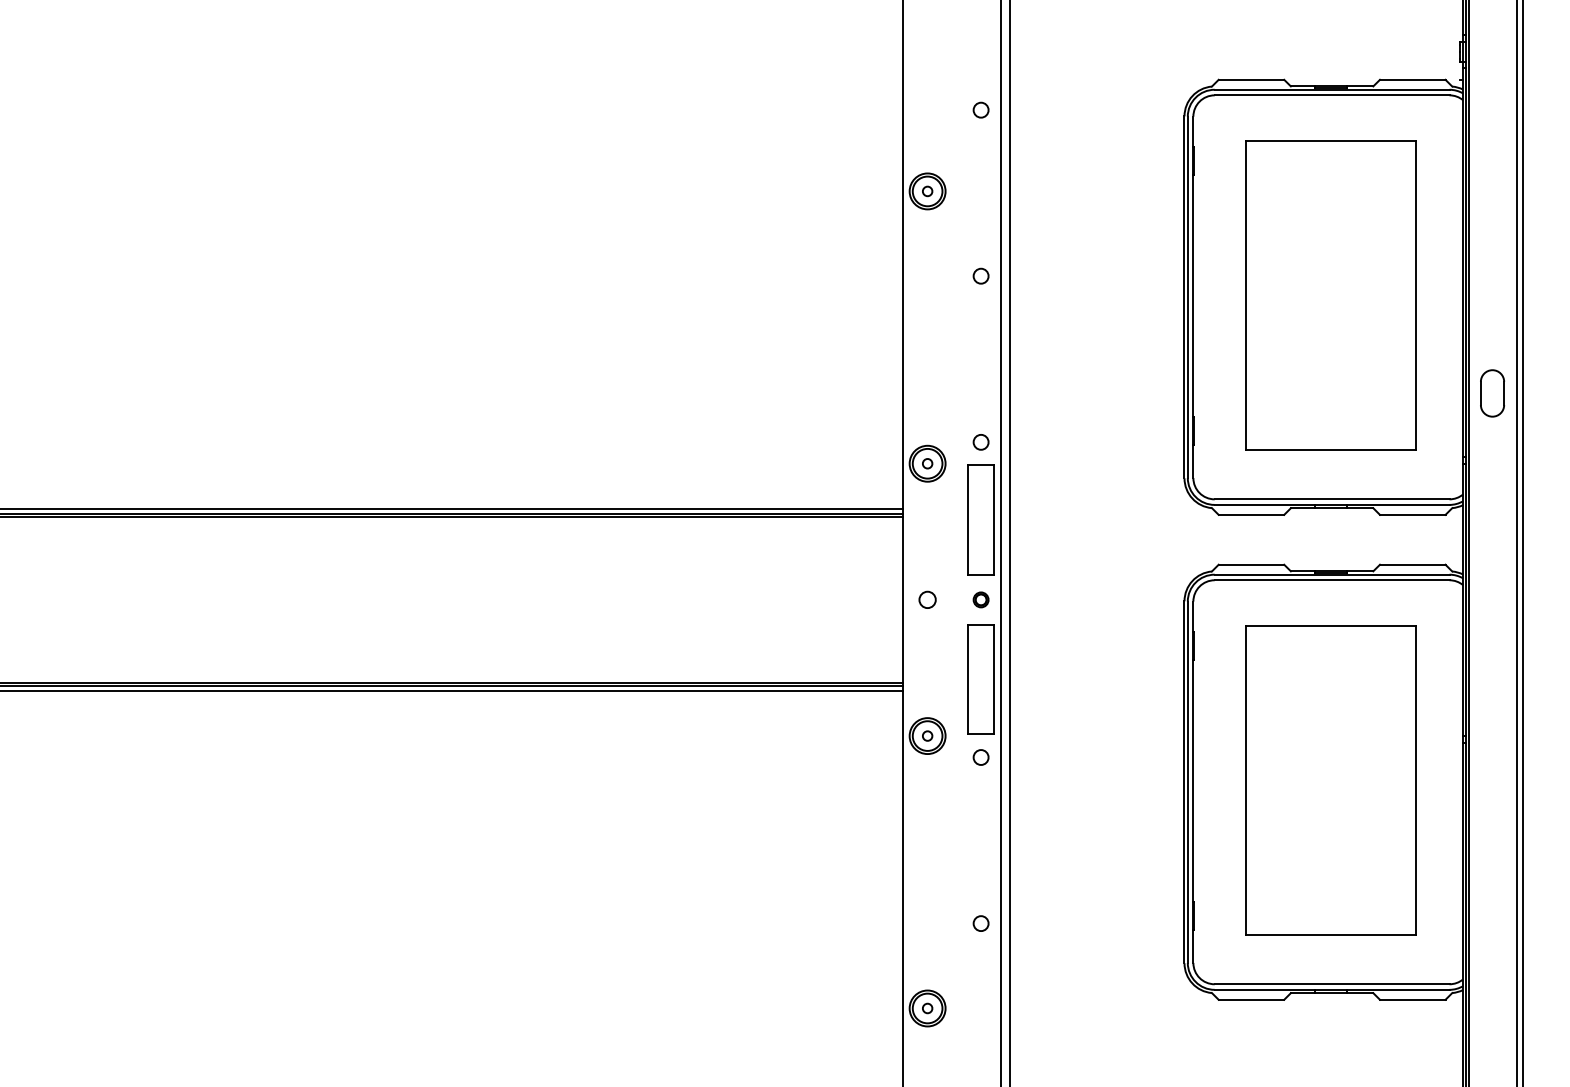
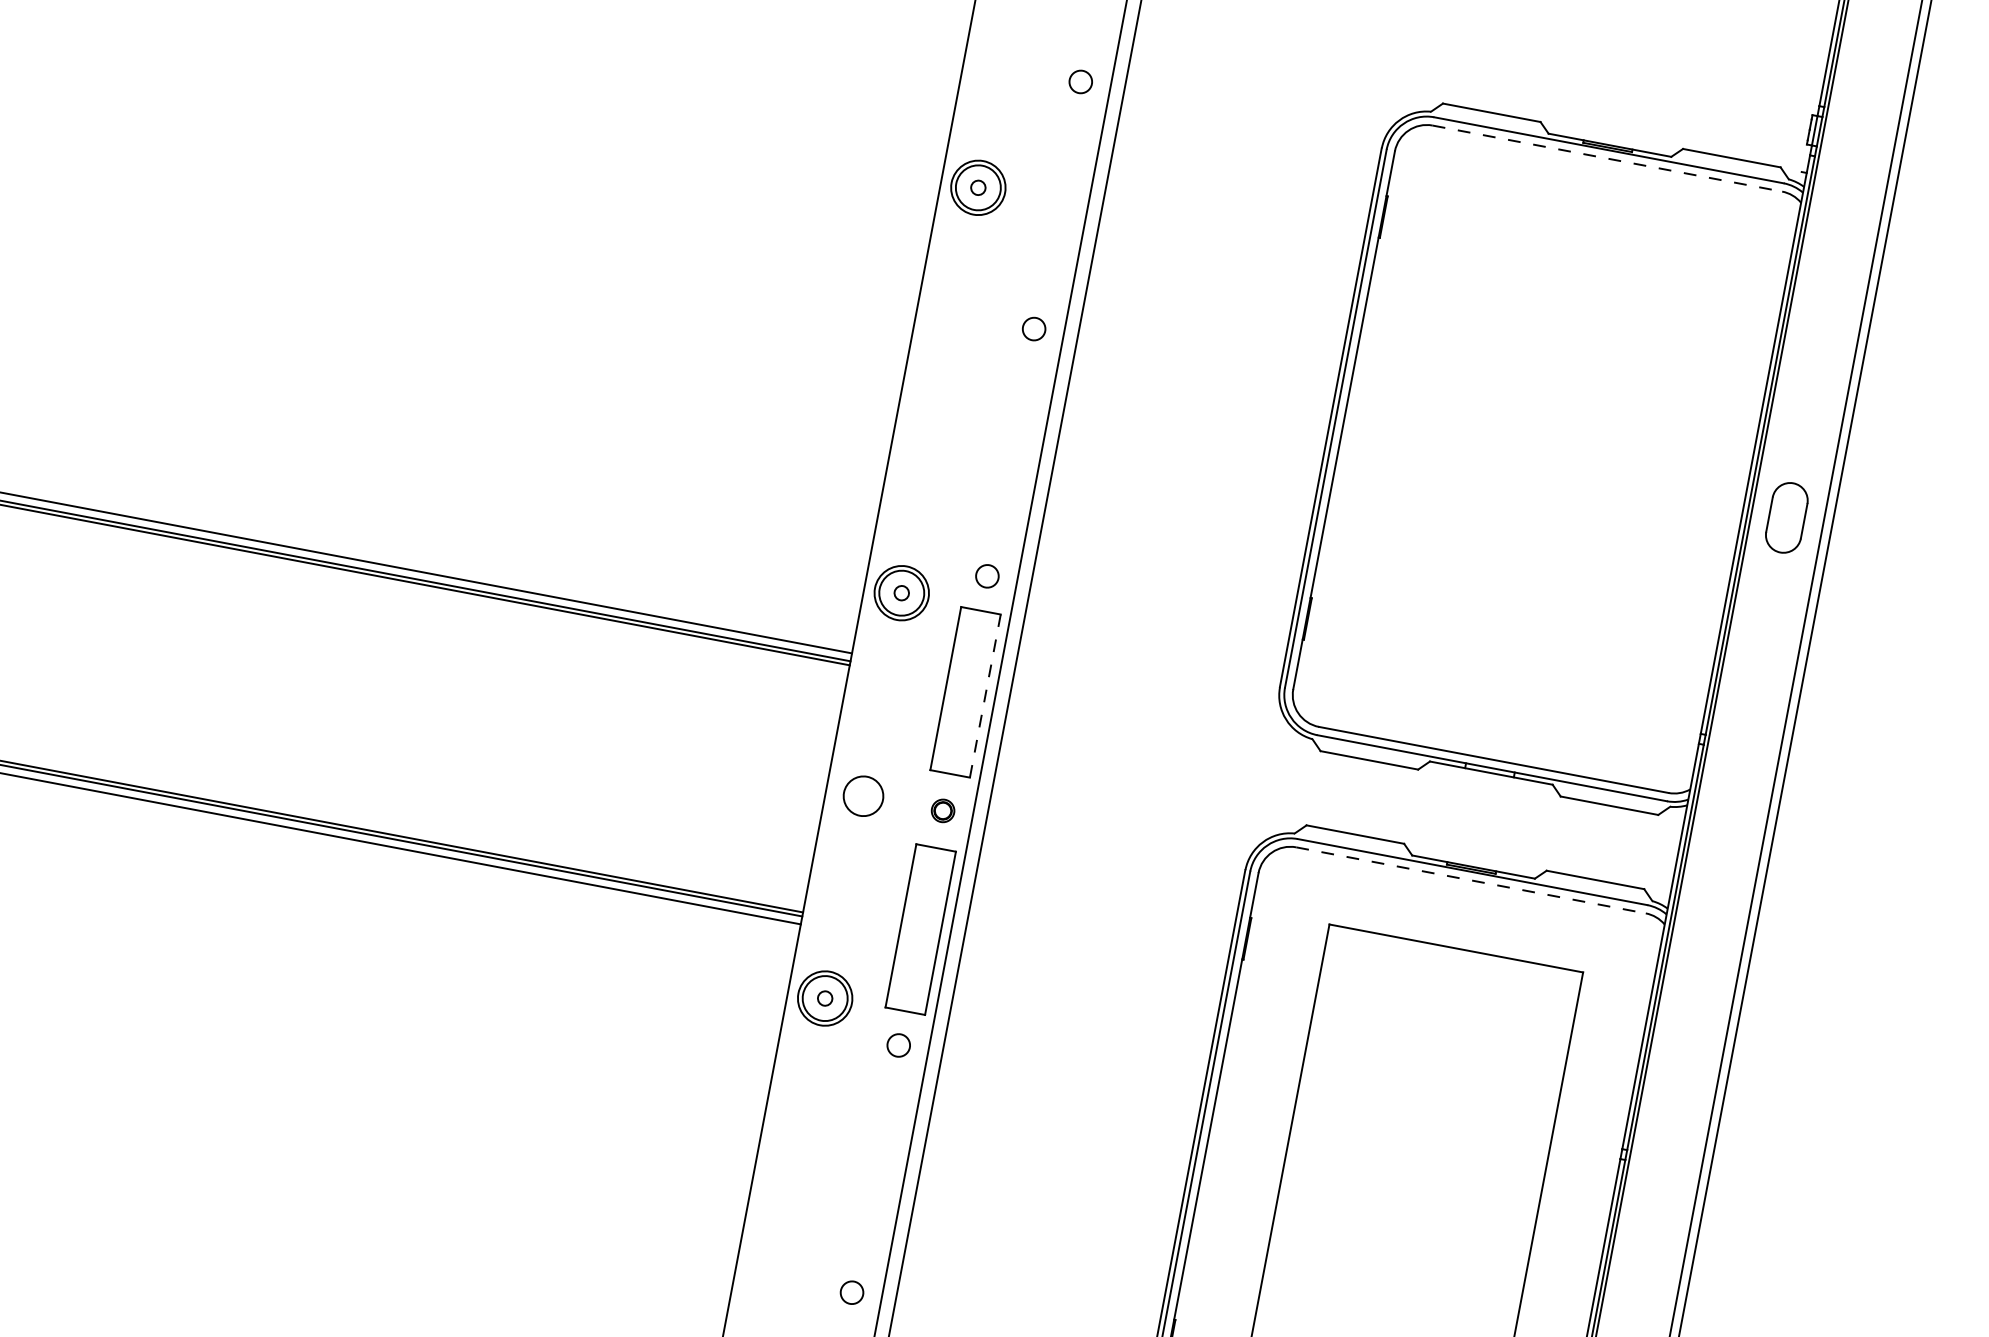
line: (1332, 95) -> (1607, 158), solid -> dashed
part: (1330, 295) -> (1548, 456), removed
part: (1492, 393) -> (1786, 517), moved
line: (994, 520) -> (985, 696), solid -> dashed
line: (1332, 580) -> (1471, 880), solid -> dashed
circle: (927, 599) -> (863, 795), size x1.6

